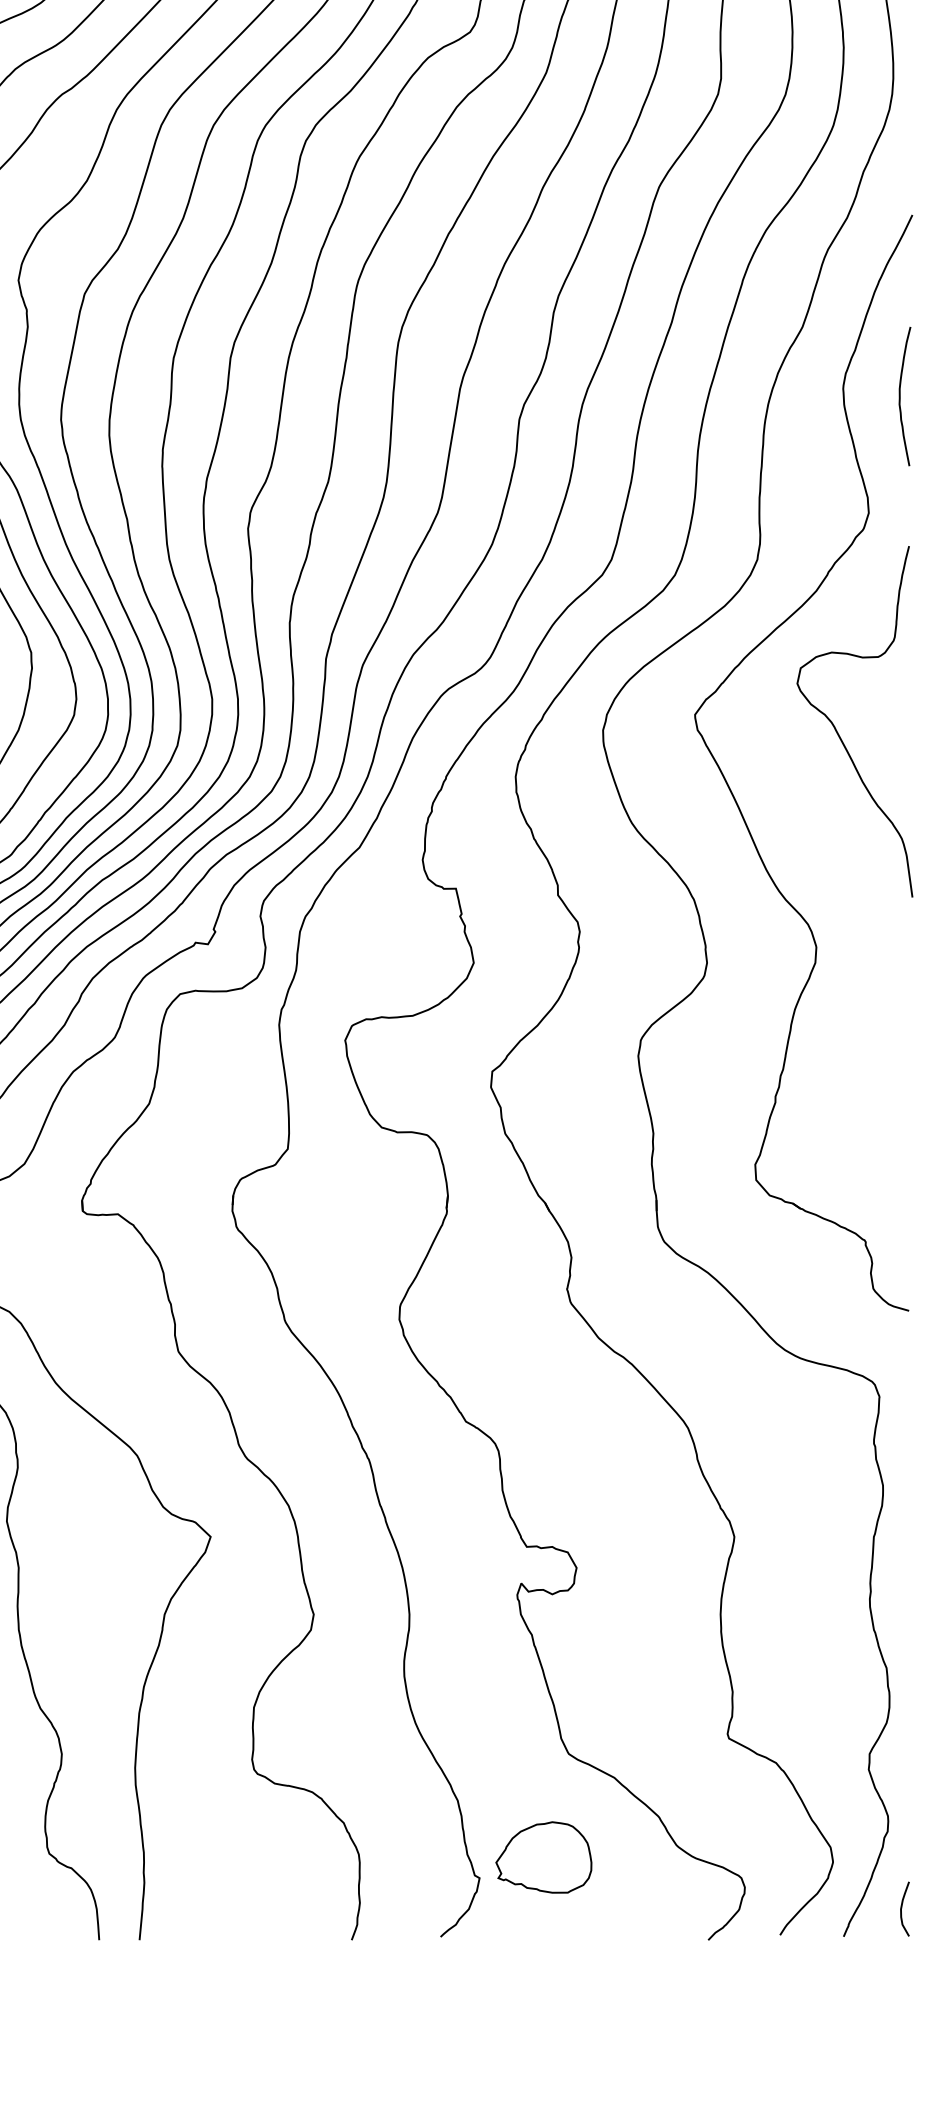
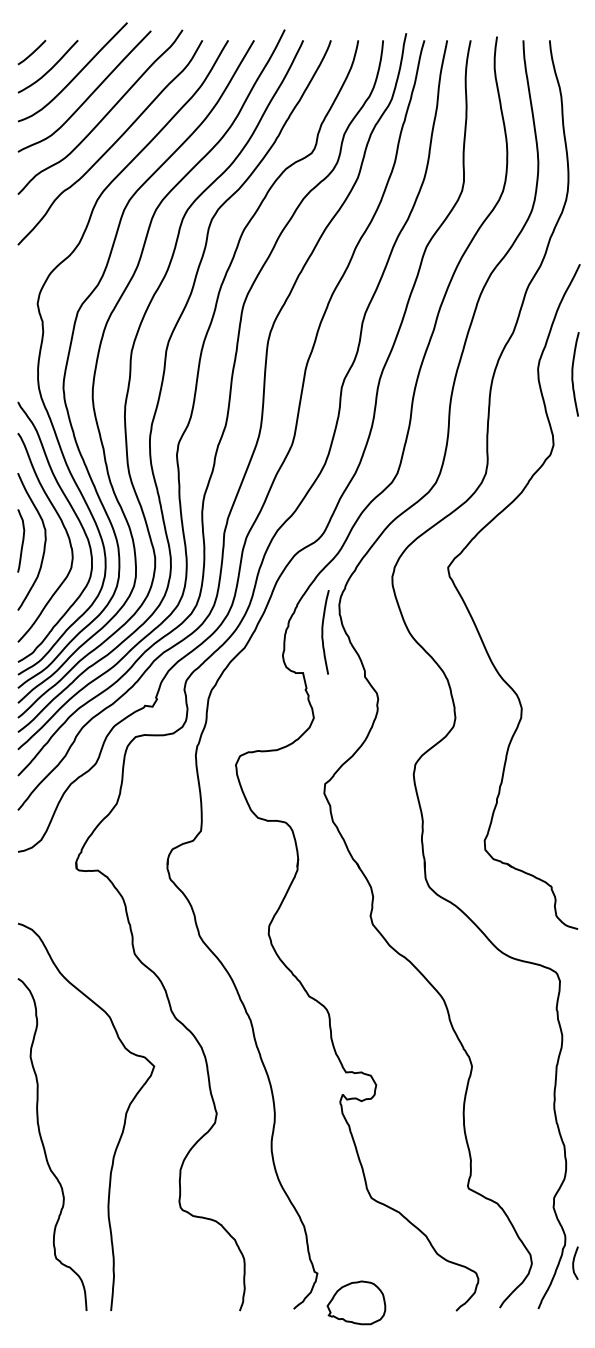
curve: (837, 729) -> (534, 576), removed
curve: (489, 821) -> (323, 632), added
part: (544, 1856) -> (356, 1302), moved
curve: (903, 1907) -> (574, 1262), moved

